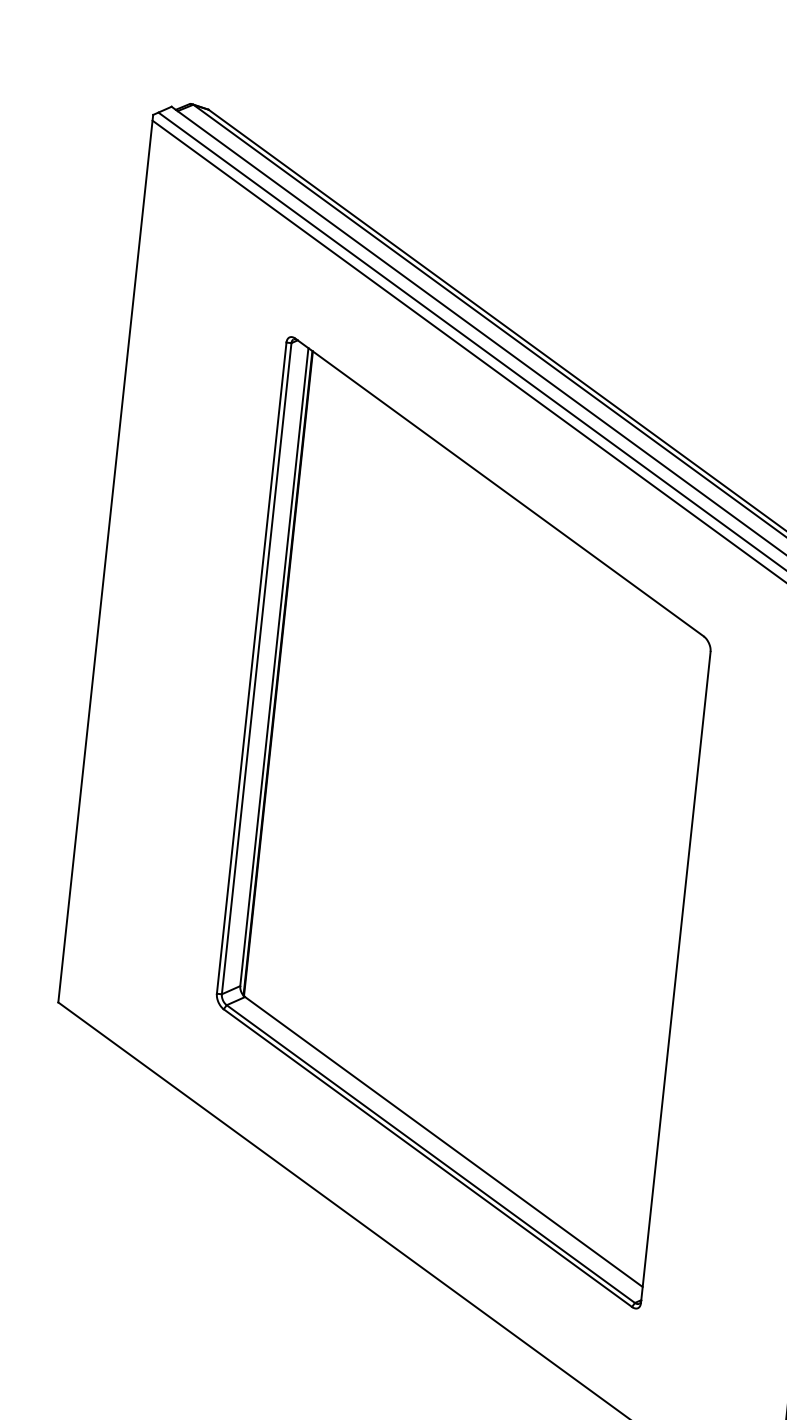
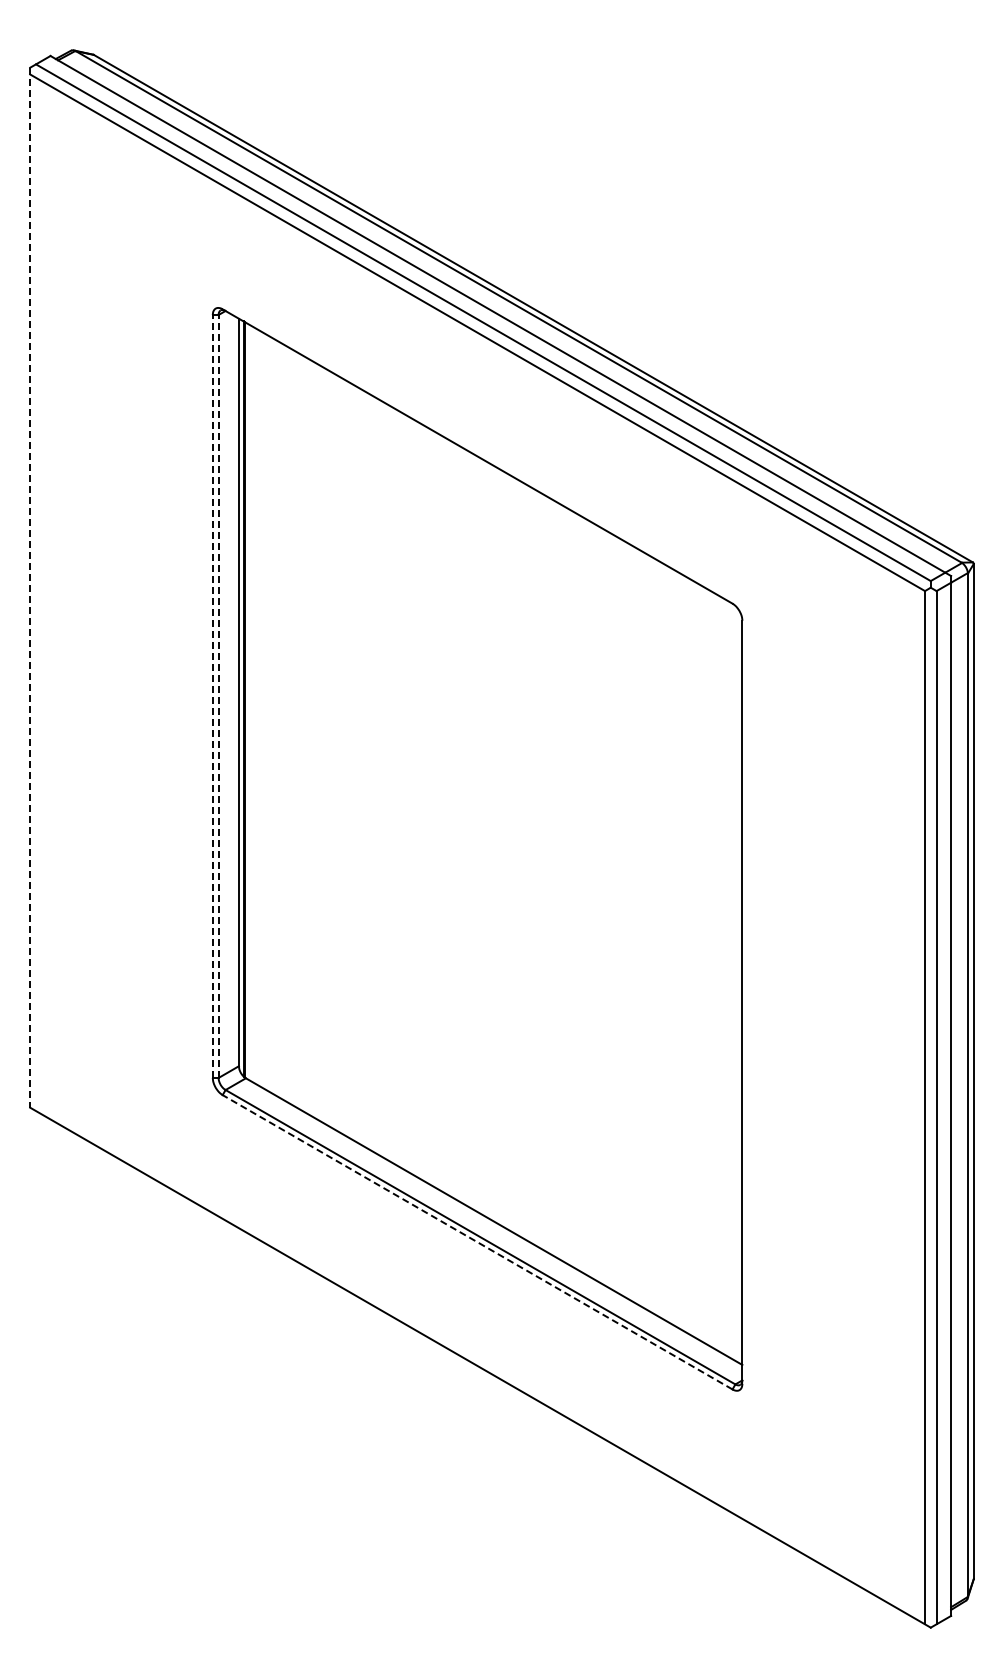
line: (106, 558) -> (30, 587), solid -> dashed
line: (251, 667) -> (212, 695), solid -> dashed
line: (256, 667) -> (218, 695), solid -> dashed
line: (427, 1158) -> (477, 1242), solid -> dashed

